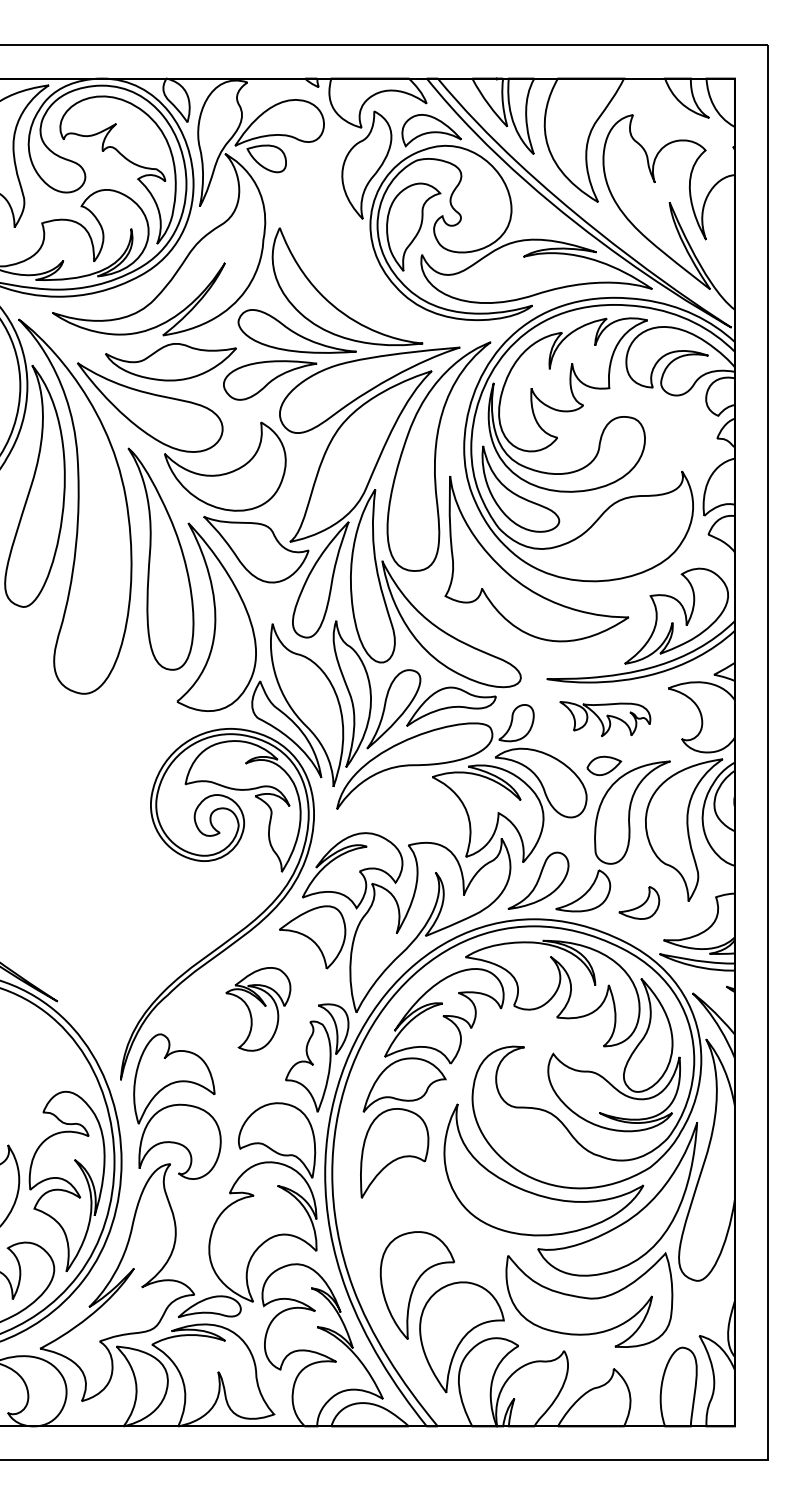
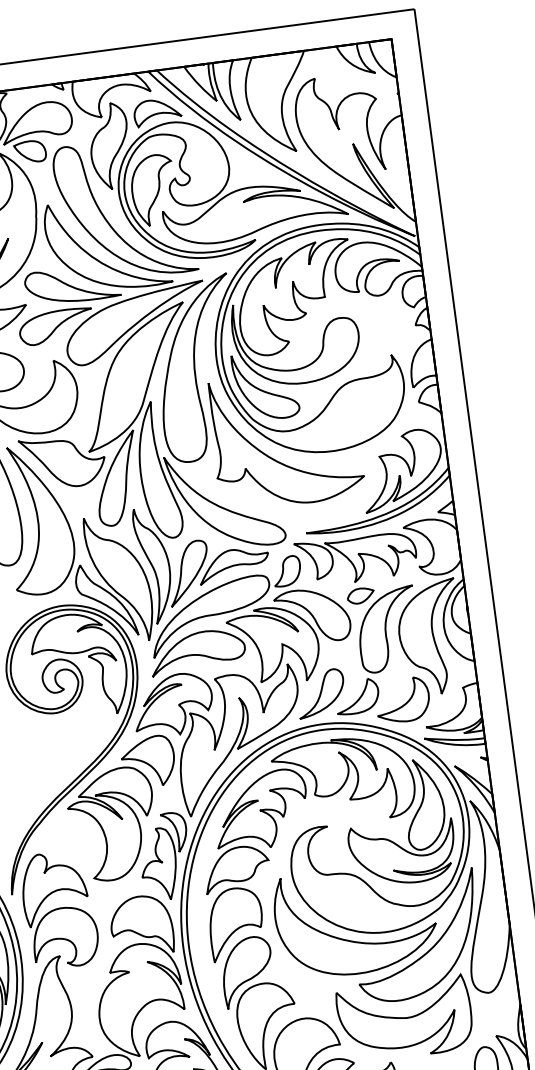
part: (351, 256) -> (107, 220), added
part: (605, 718) -> (356, 558), size x1.67
part: (391, 807) -> (197, 651), added
part: (639, 902) -> (403, 700), size x1.67
part: (258, 1009) -> (113, 824), size x1.67
part: (400, 1214) -> (247, 971), added

